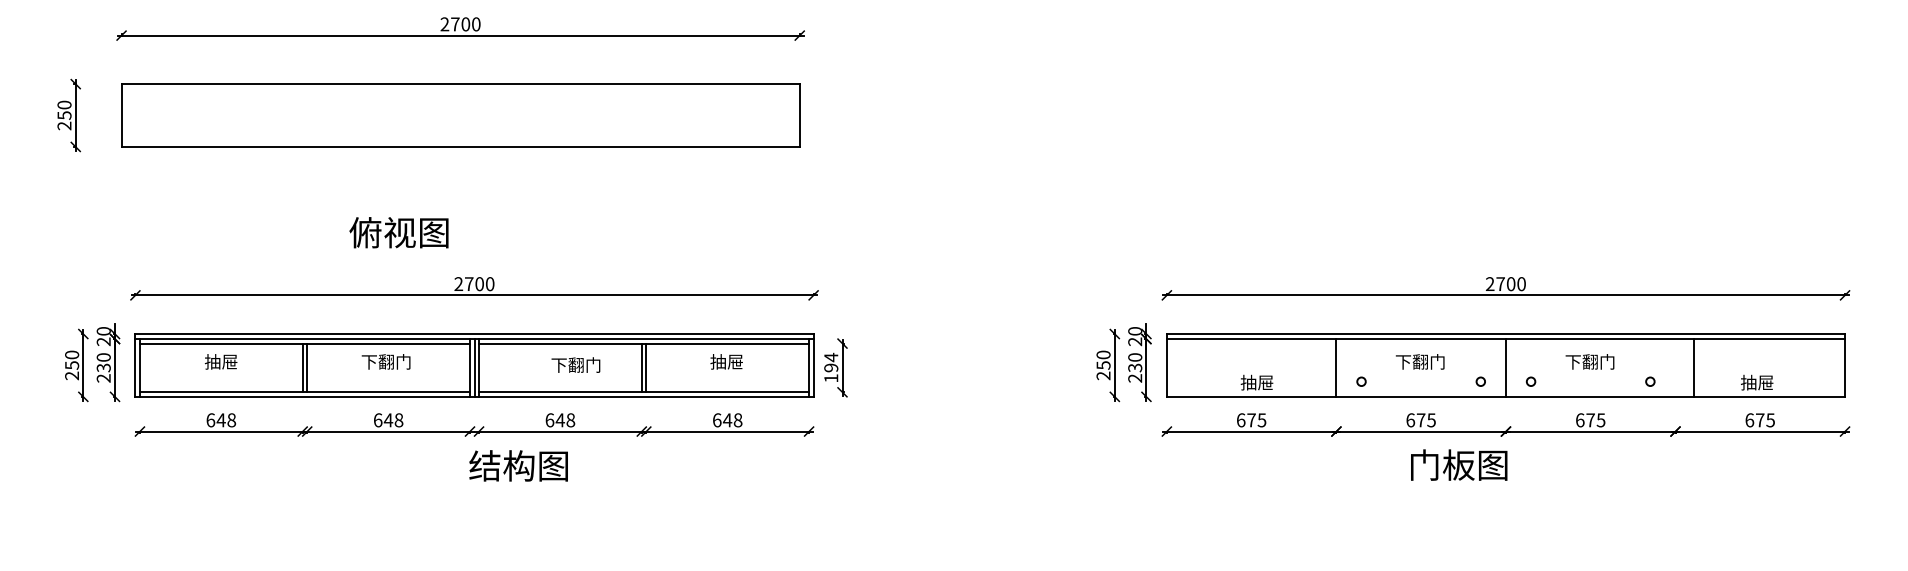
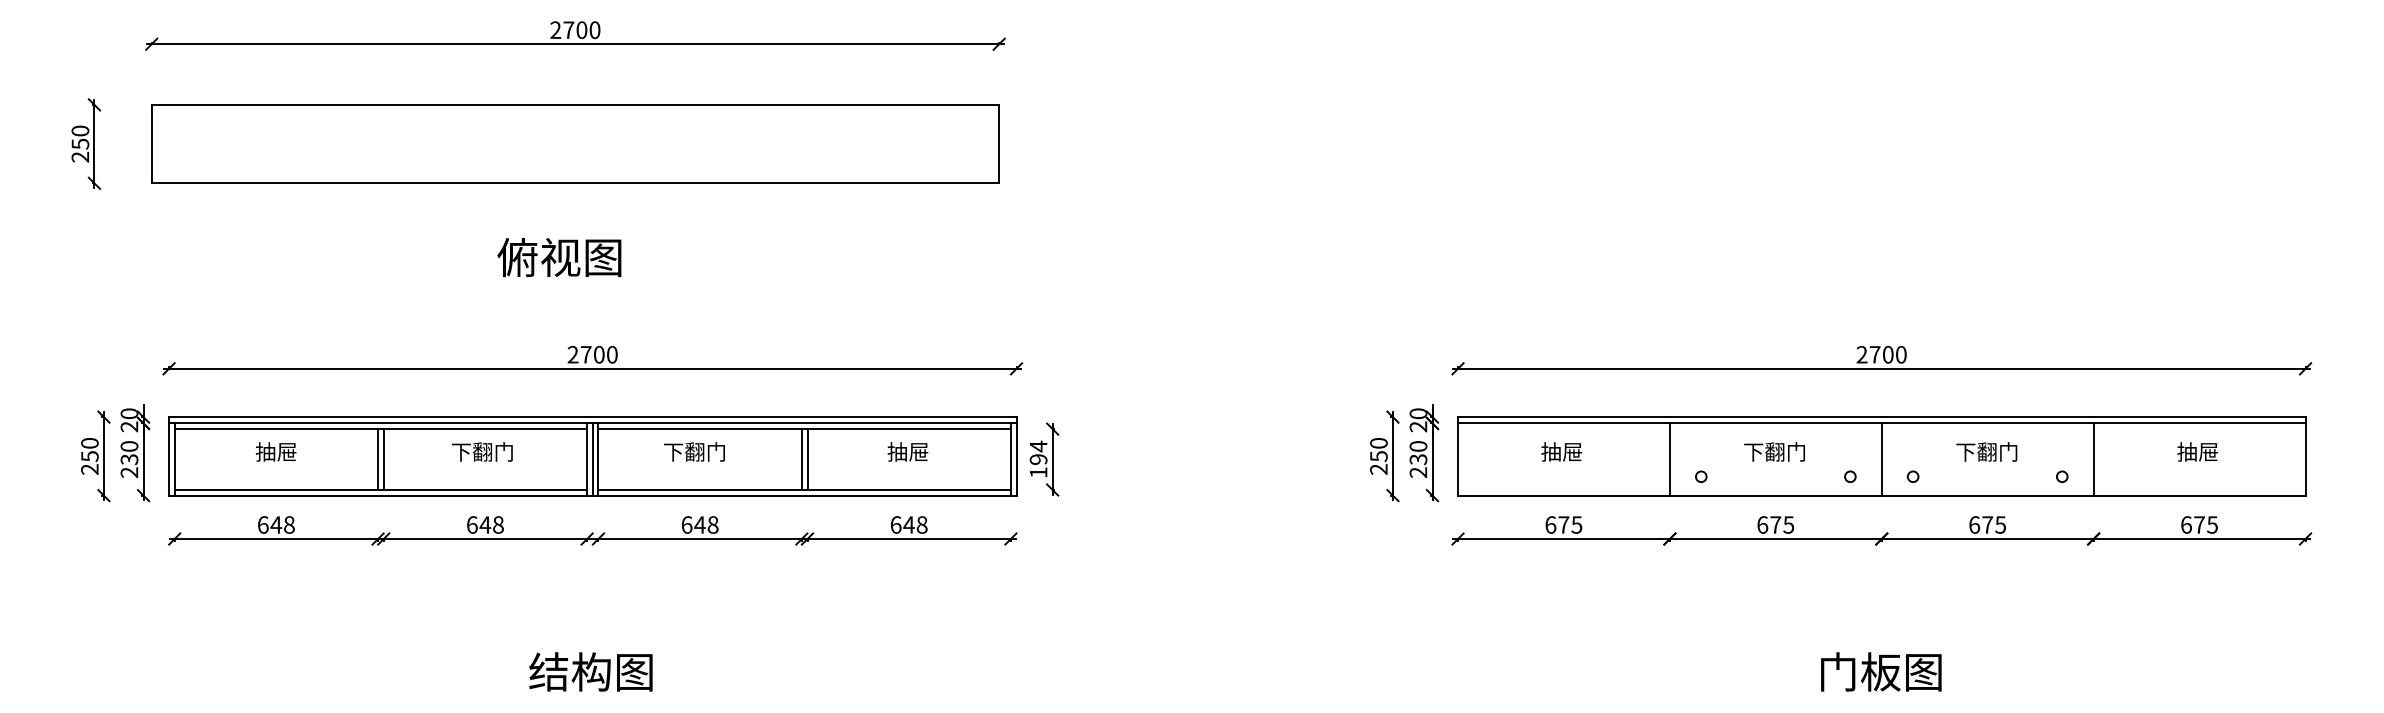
text: (399, 232) -> (559, 257), moved
text: (575, 364) -> (694, 451), moved
line: (1693, 367) -> (2093, 459), moved
text: (1256, 382) -> (1561, 451), moved
text: (1757, 382) -> (2197, 451), moved
text: (1459, 464) -> (1881, 671), moved
text: (518, 465) -> (590, 671), moved

